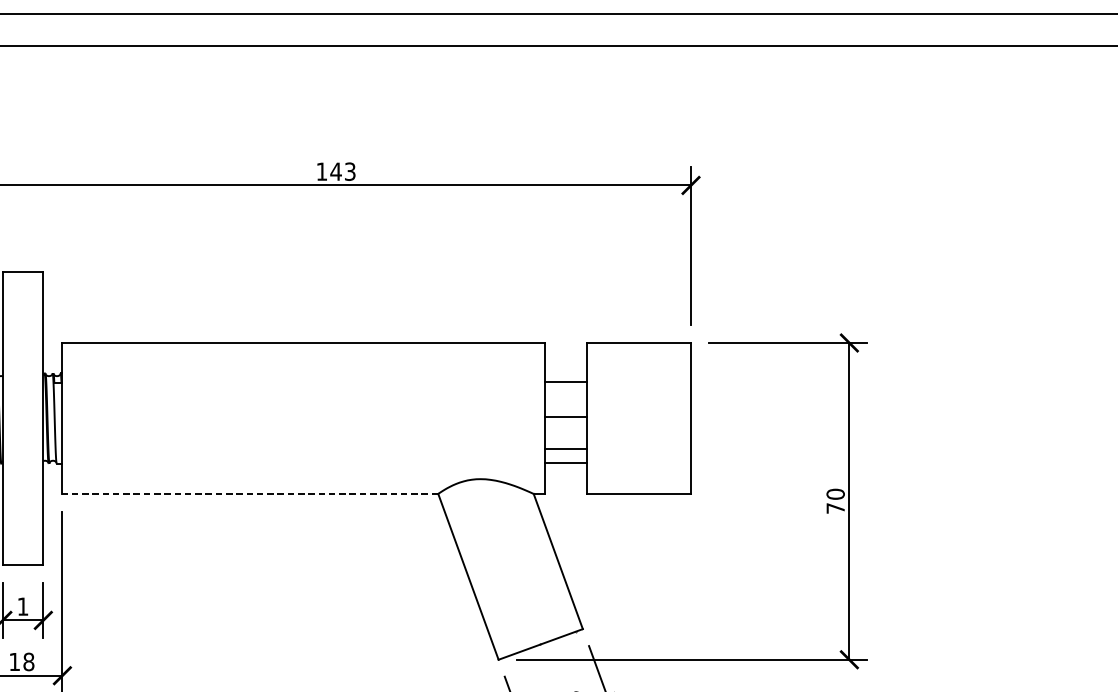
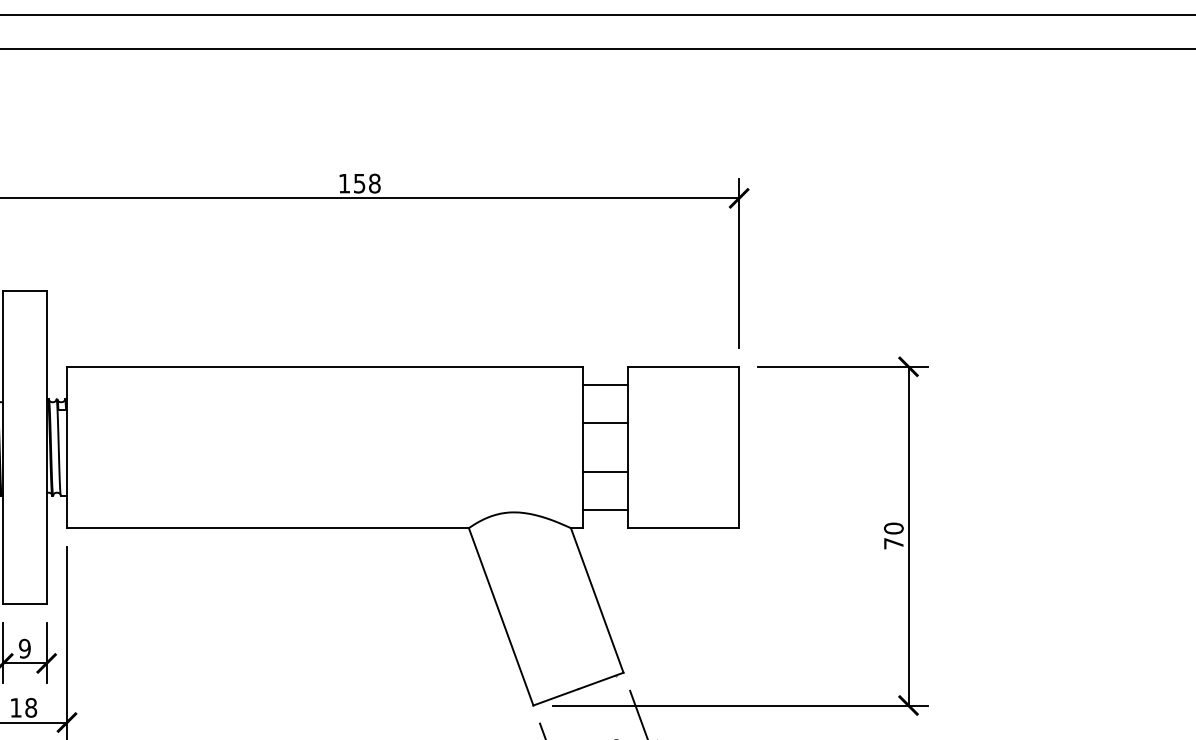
text: (342, 171) -> (366, 183), 143 -> 158
line: (566, 382) -> (605, 384), moved
line: (566, 417) -> (605, 423), moved
line: (566, 449) -> (605, 510), moved
line: (566, 463) -> (605, 471), moved
line: (249, 494) -> (267, 528), dashed -> solid
text: (22, 606) -> (24, 648), 1 -> 9

